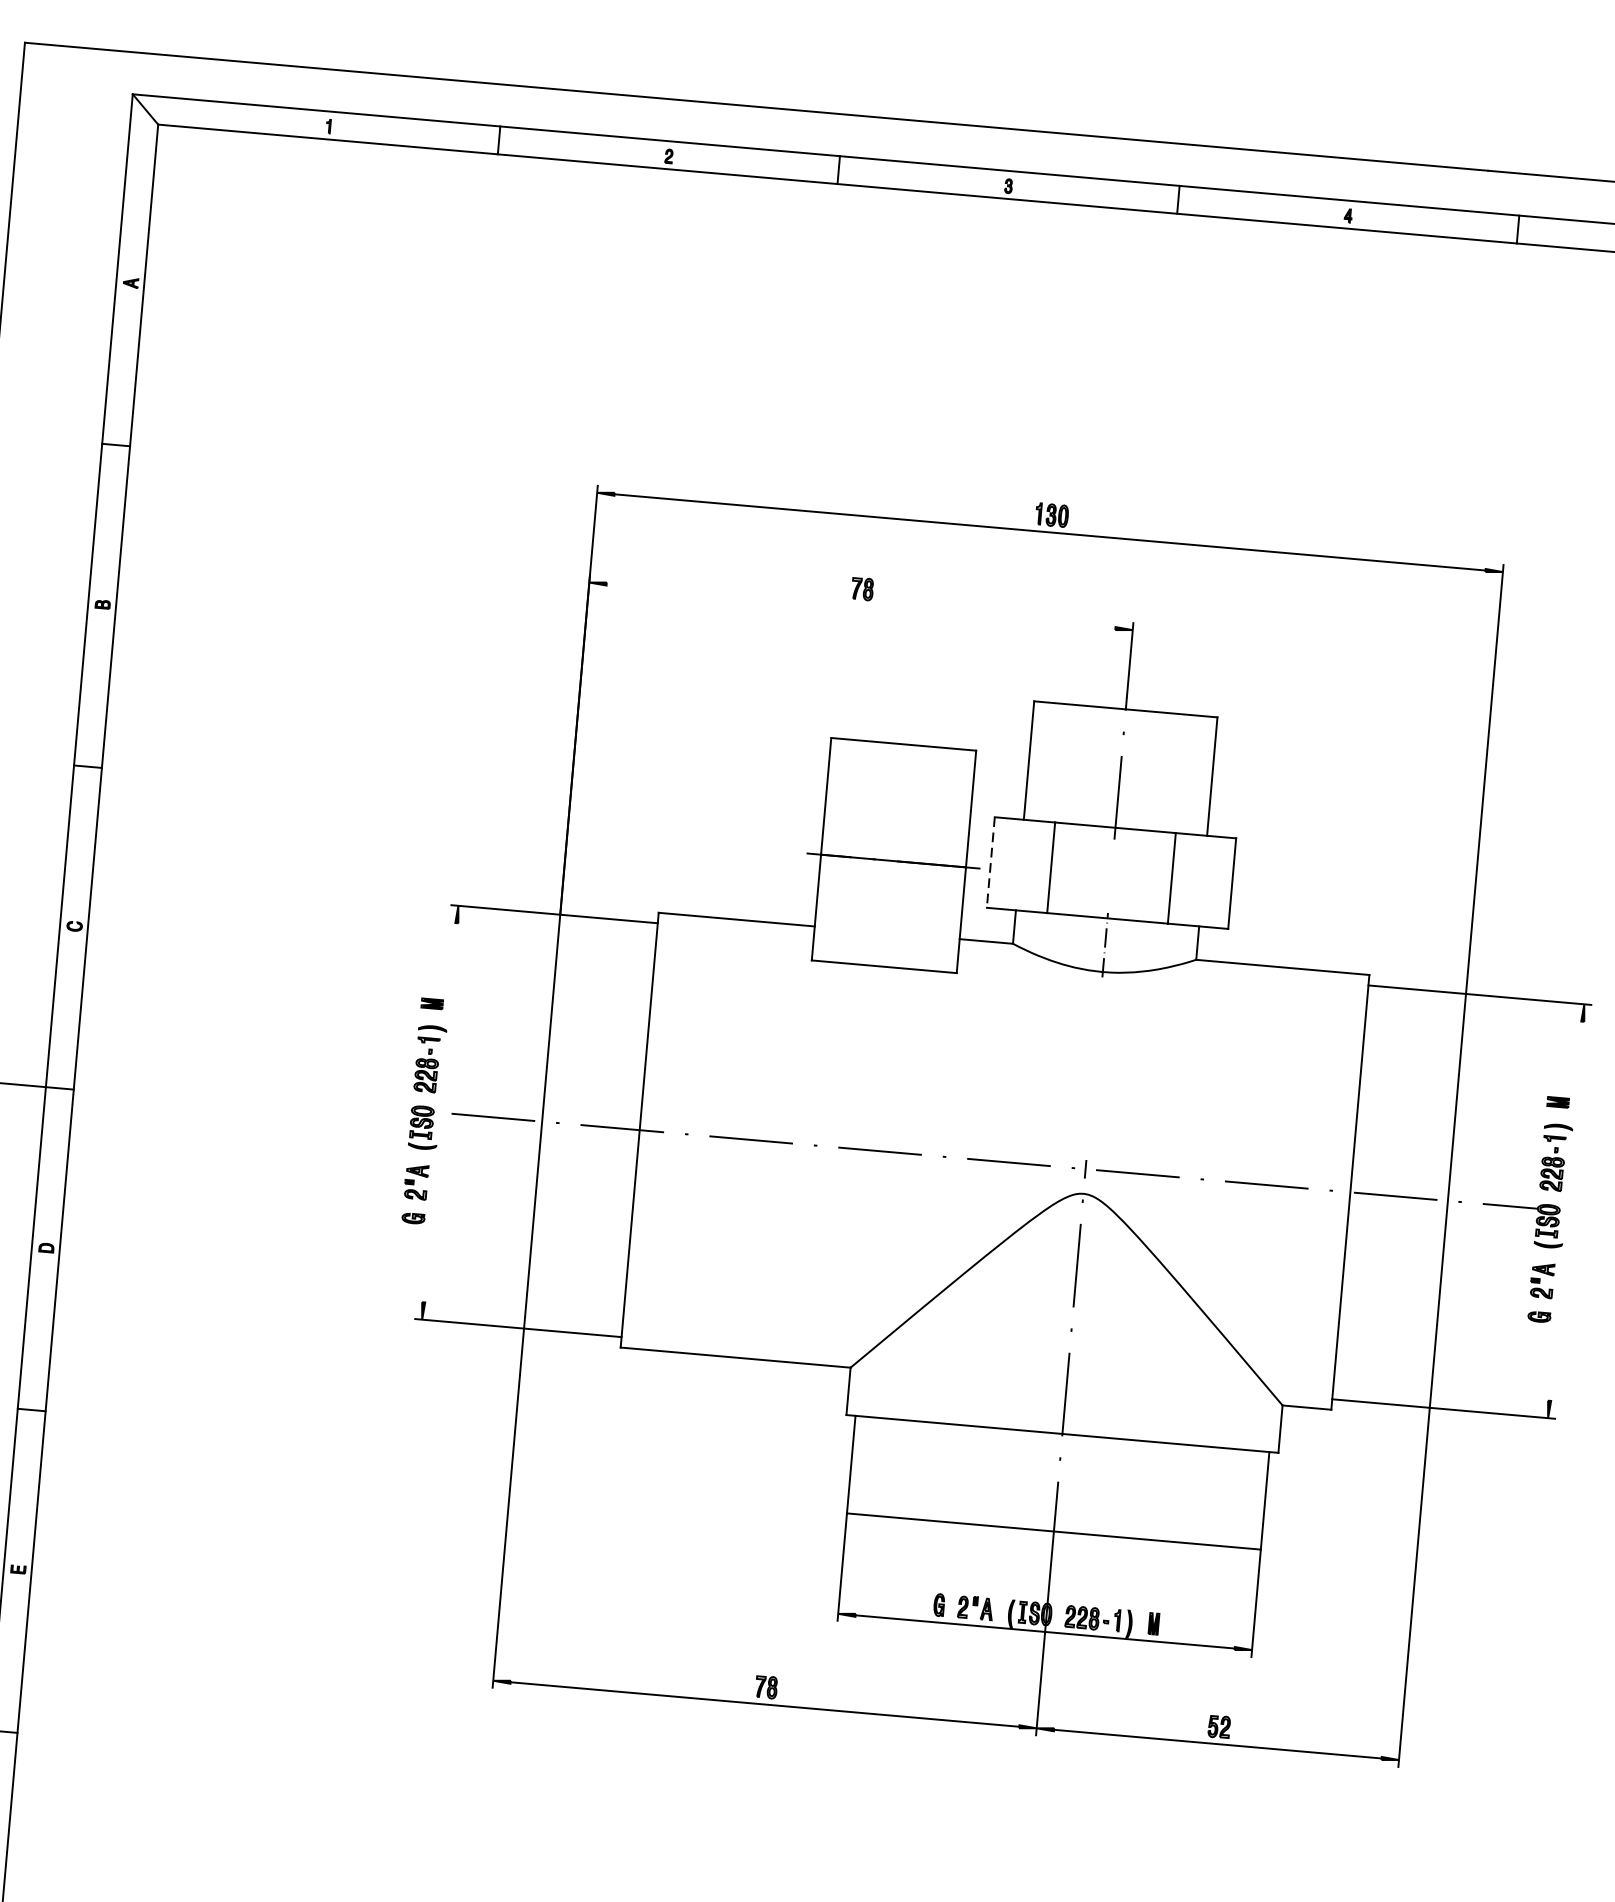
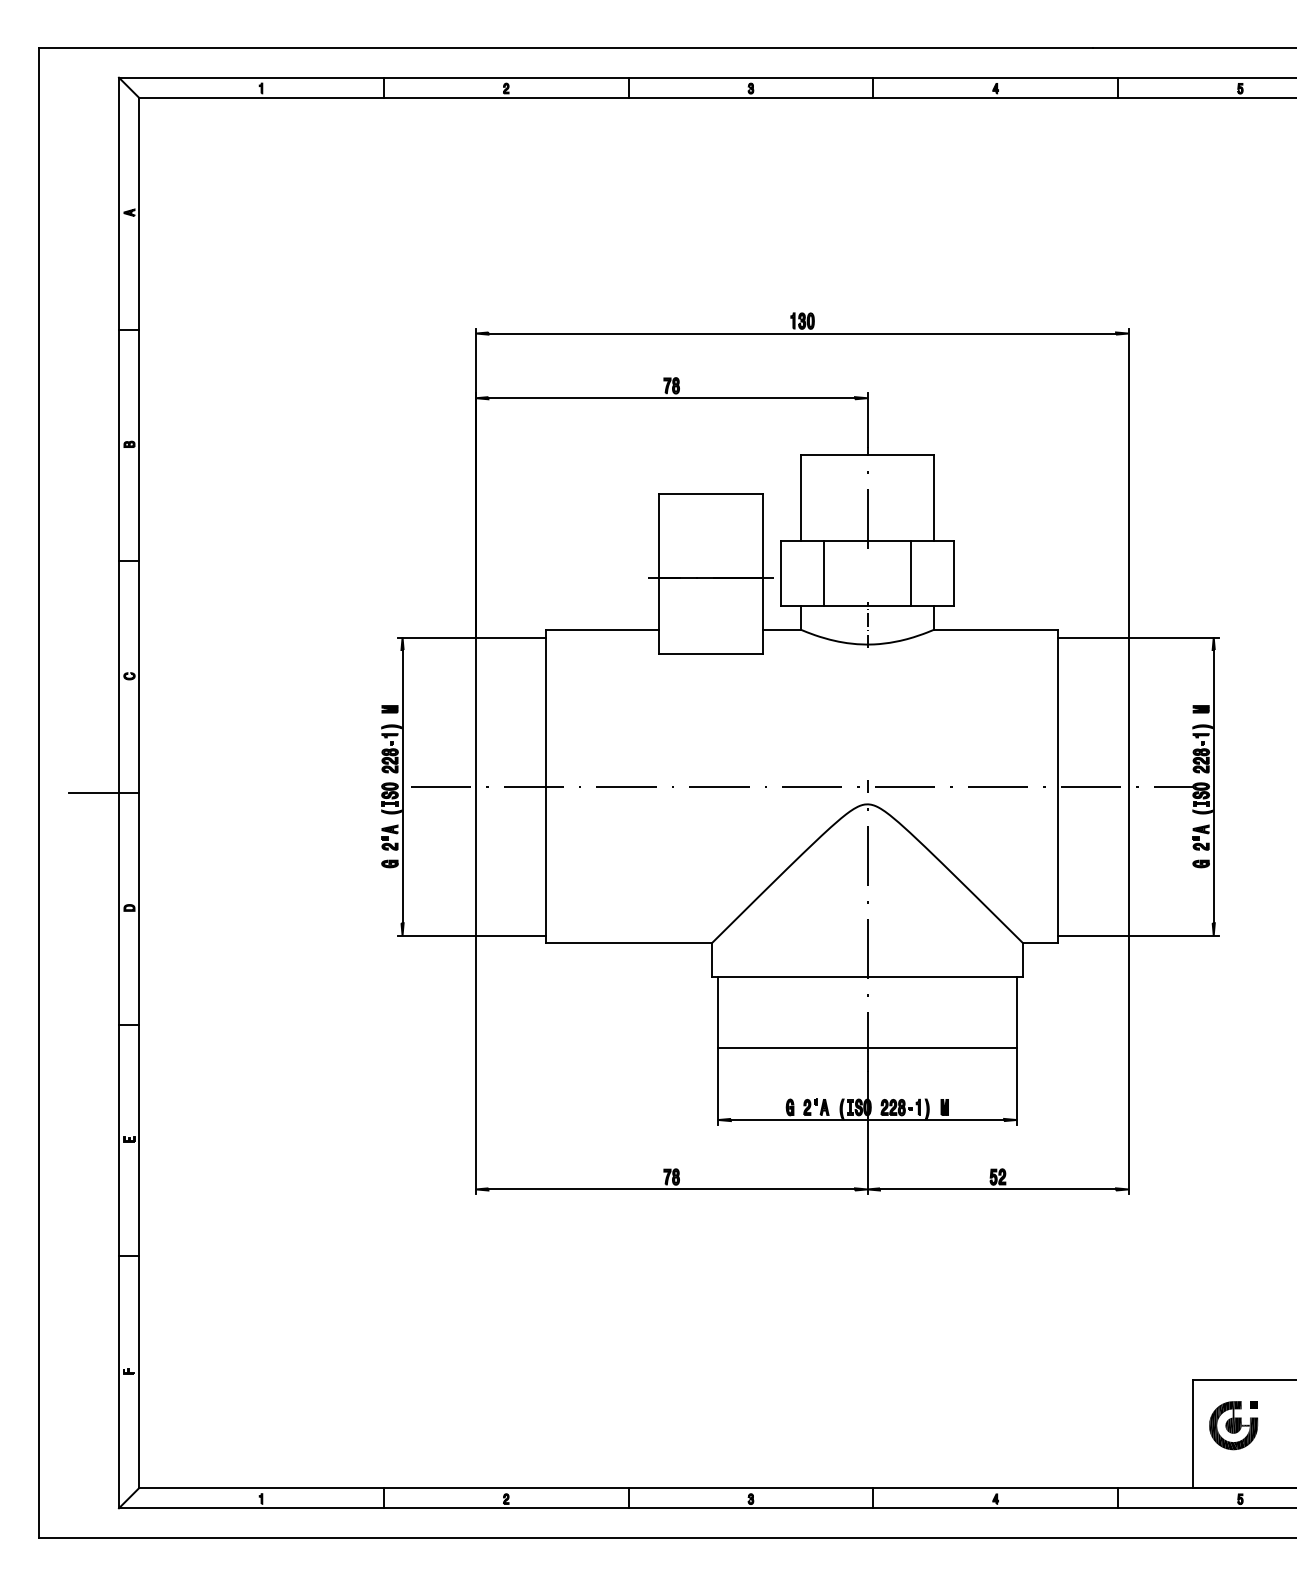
line: (860, 606) -> (671, 398), added
line: (990, 862) -> (780, 573), dashed -> solid
line: (440, 1112) -> (402, 786), added
line: (1565, 1211) -> (1213, 786), added

